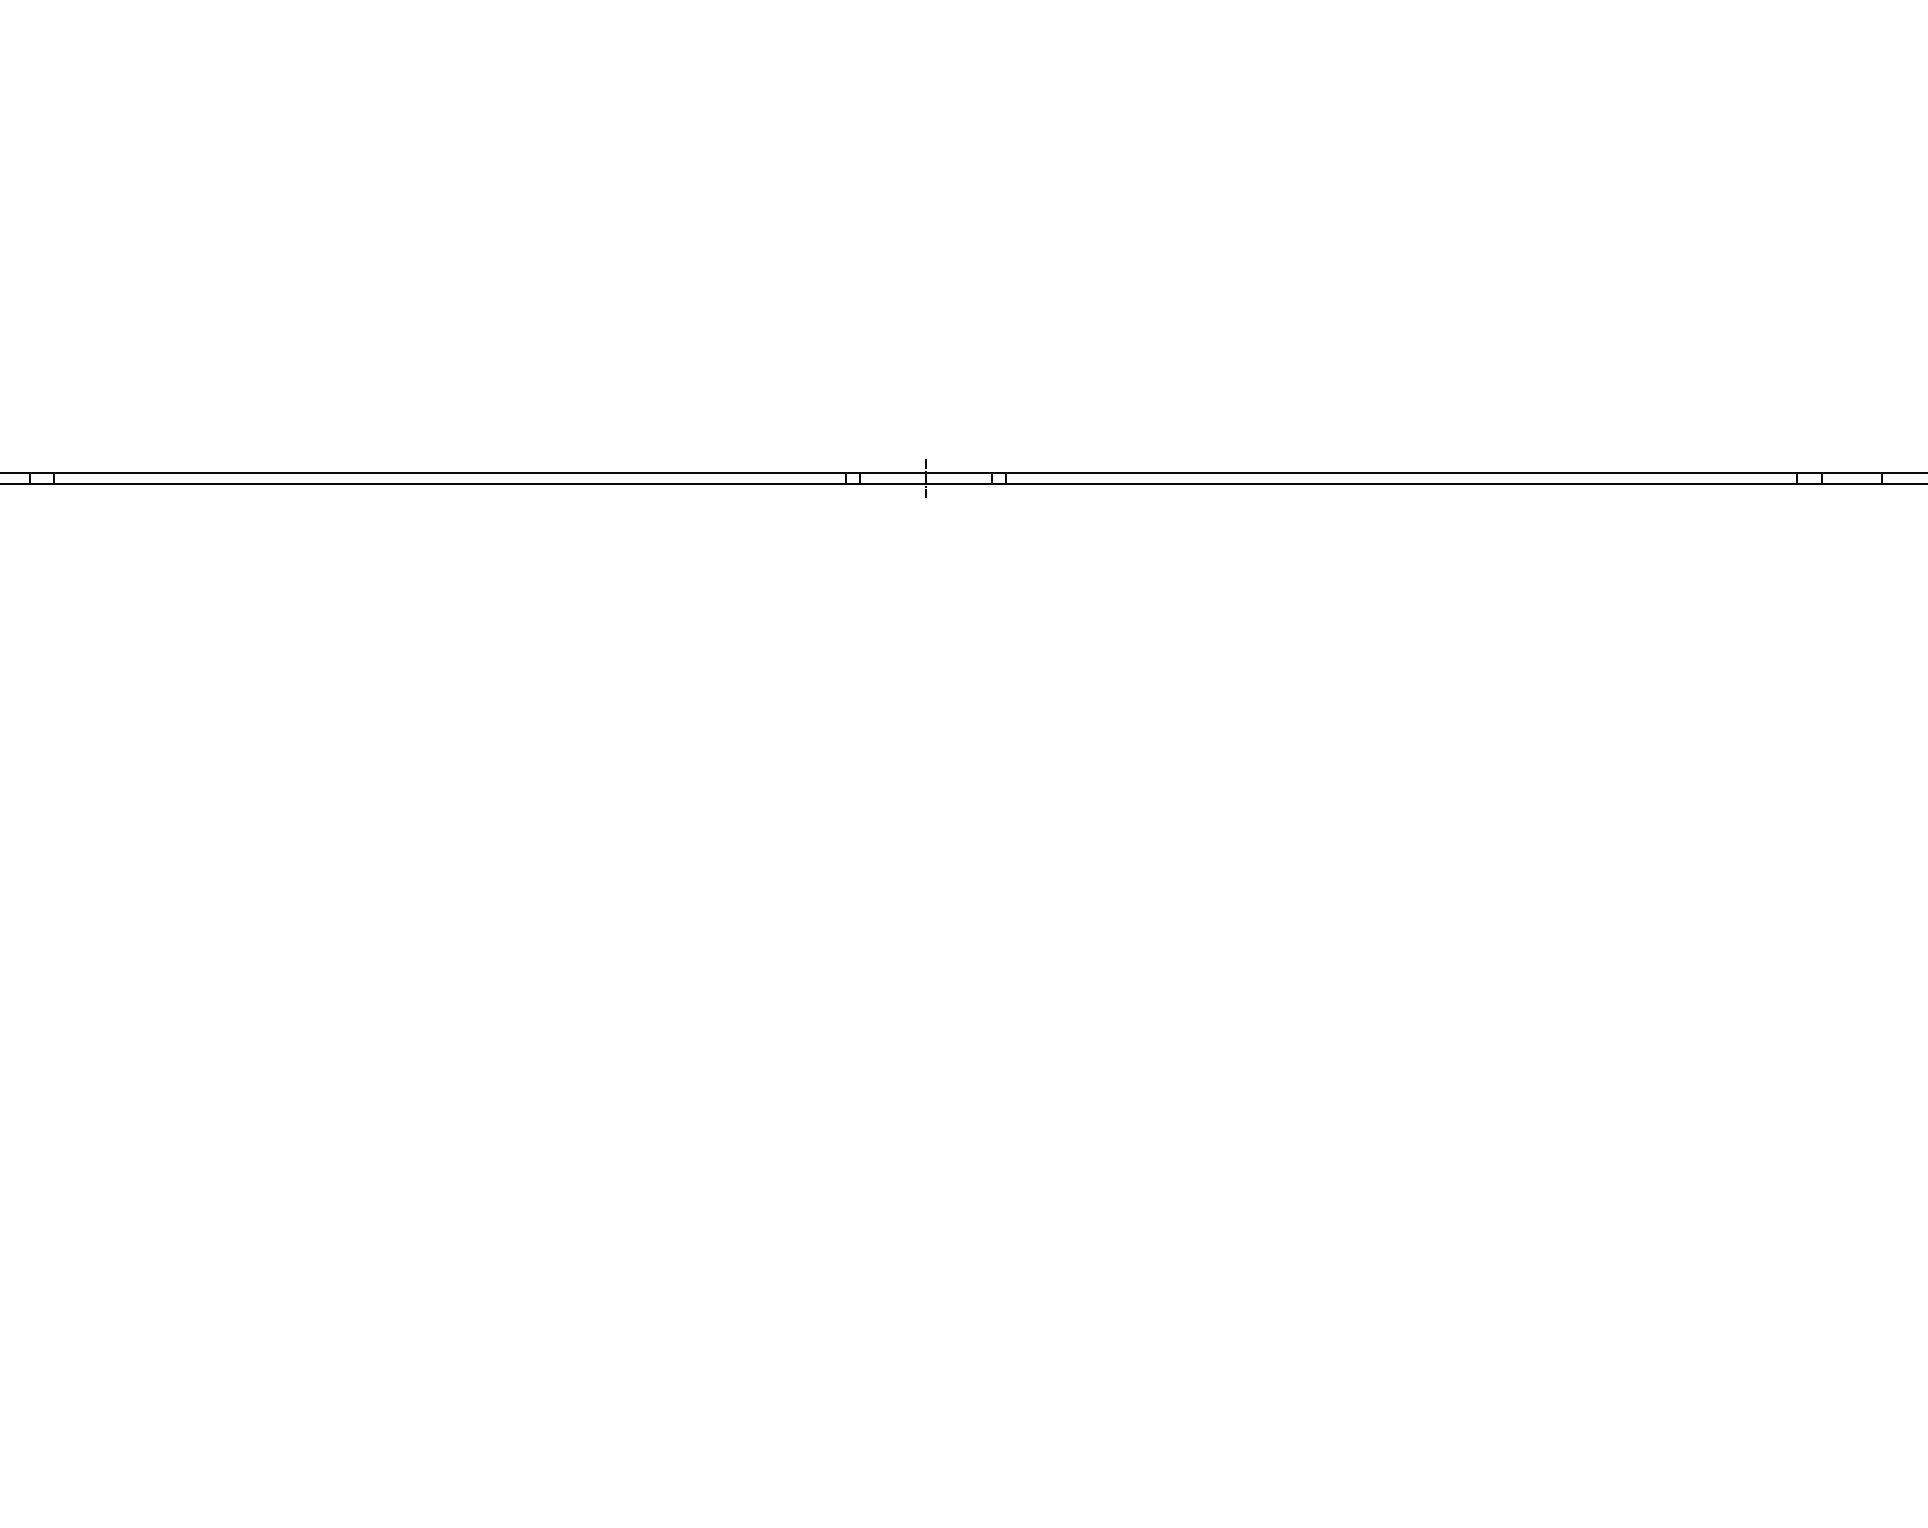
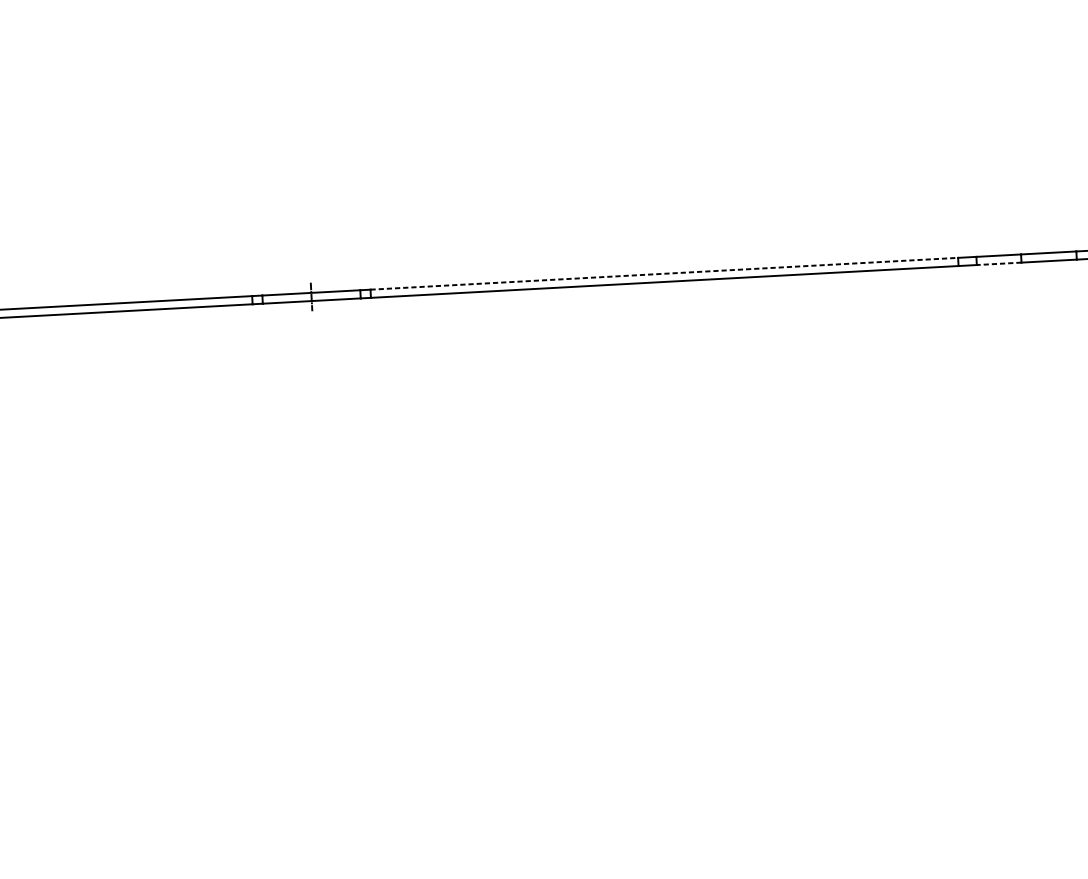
line: (1401, 472) -> (664, 273), solid -> dashed
line: (1851, 483) -> (998, 263), solid -> dashed

